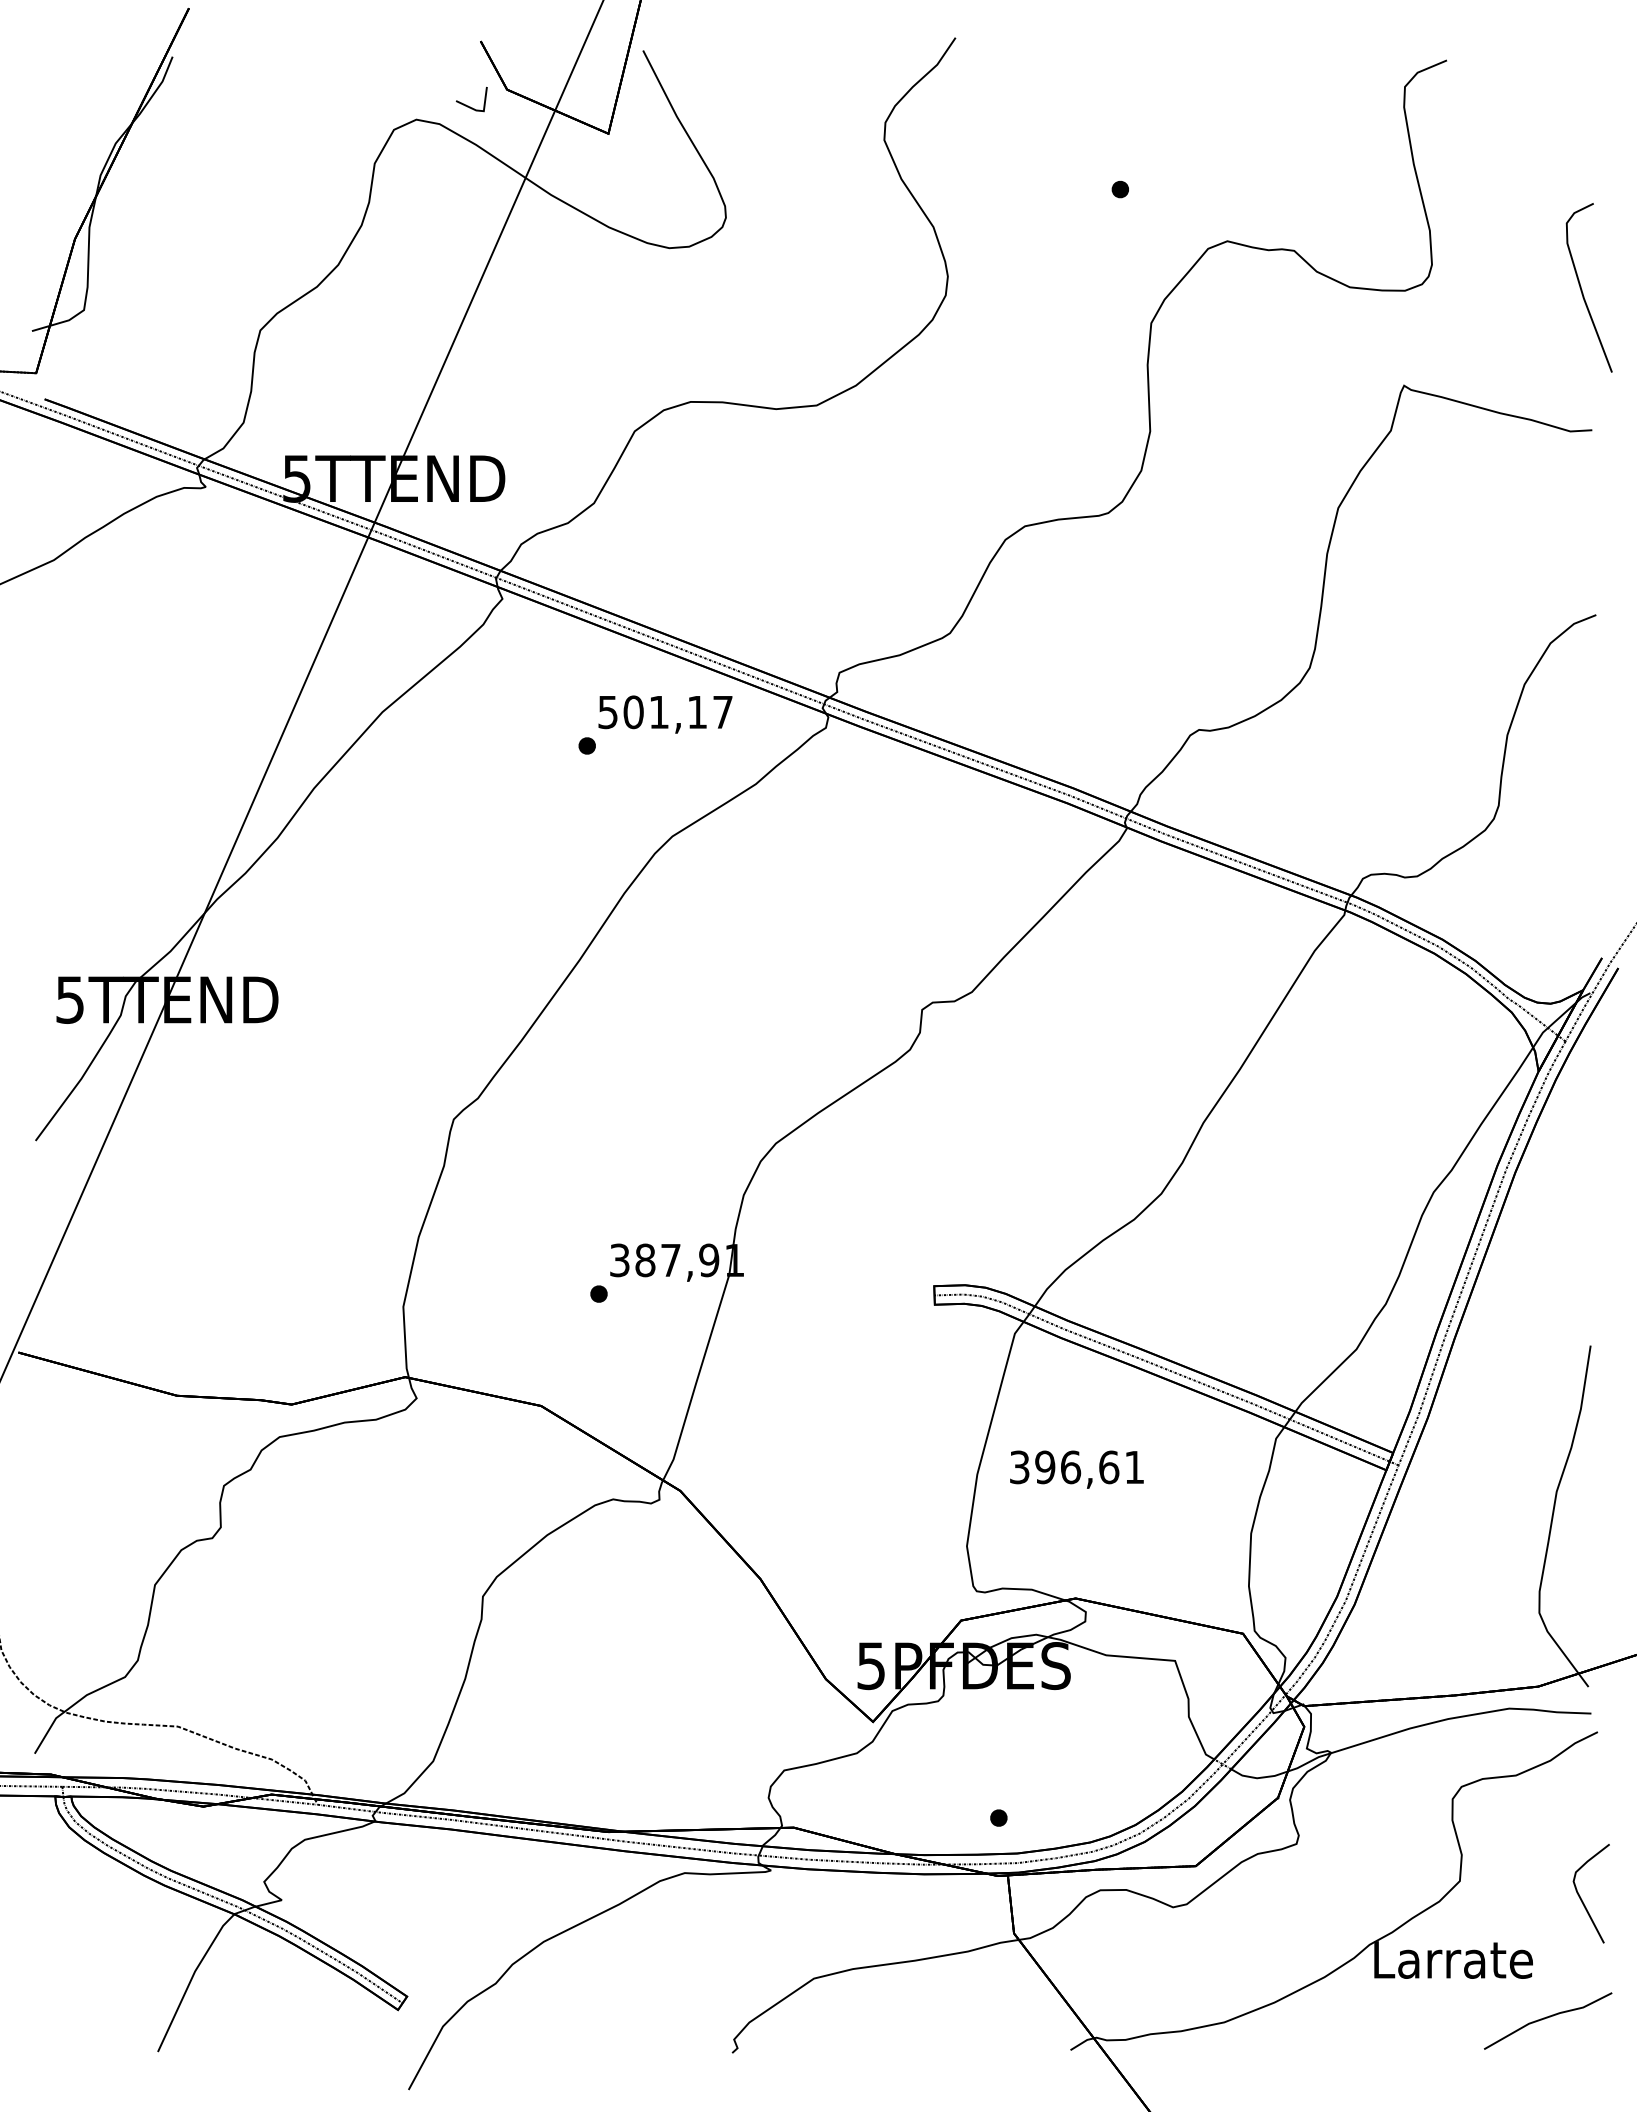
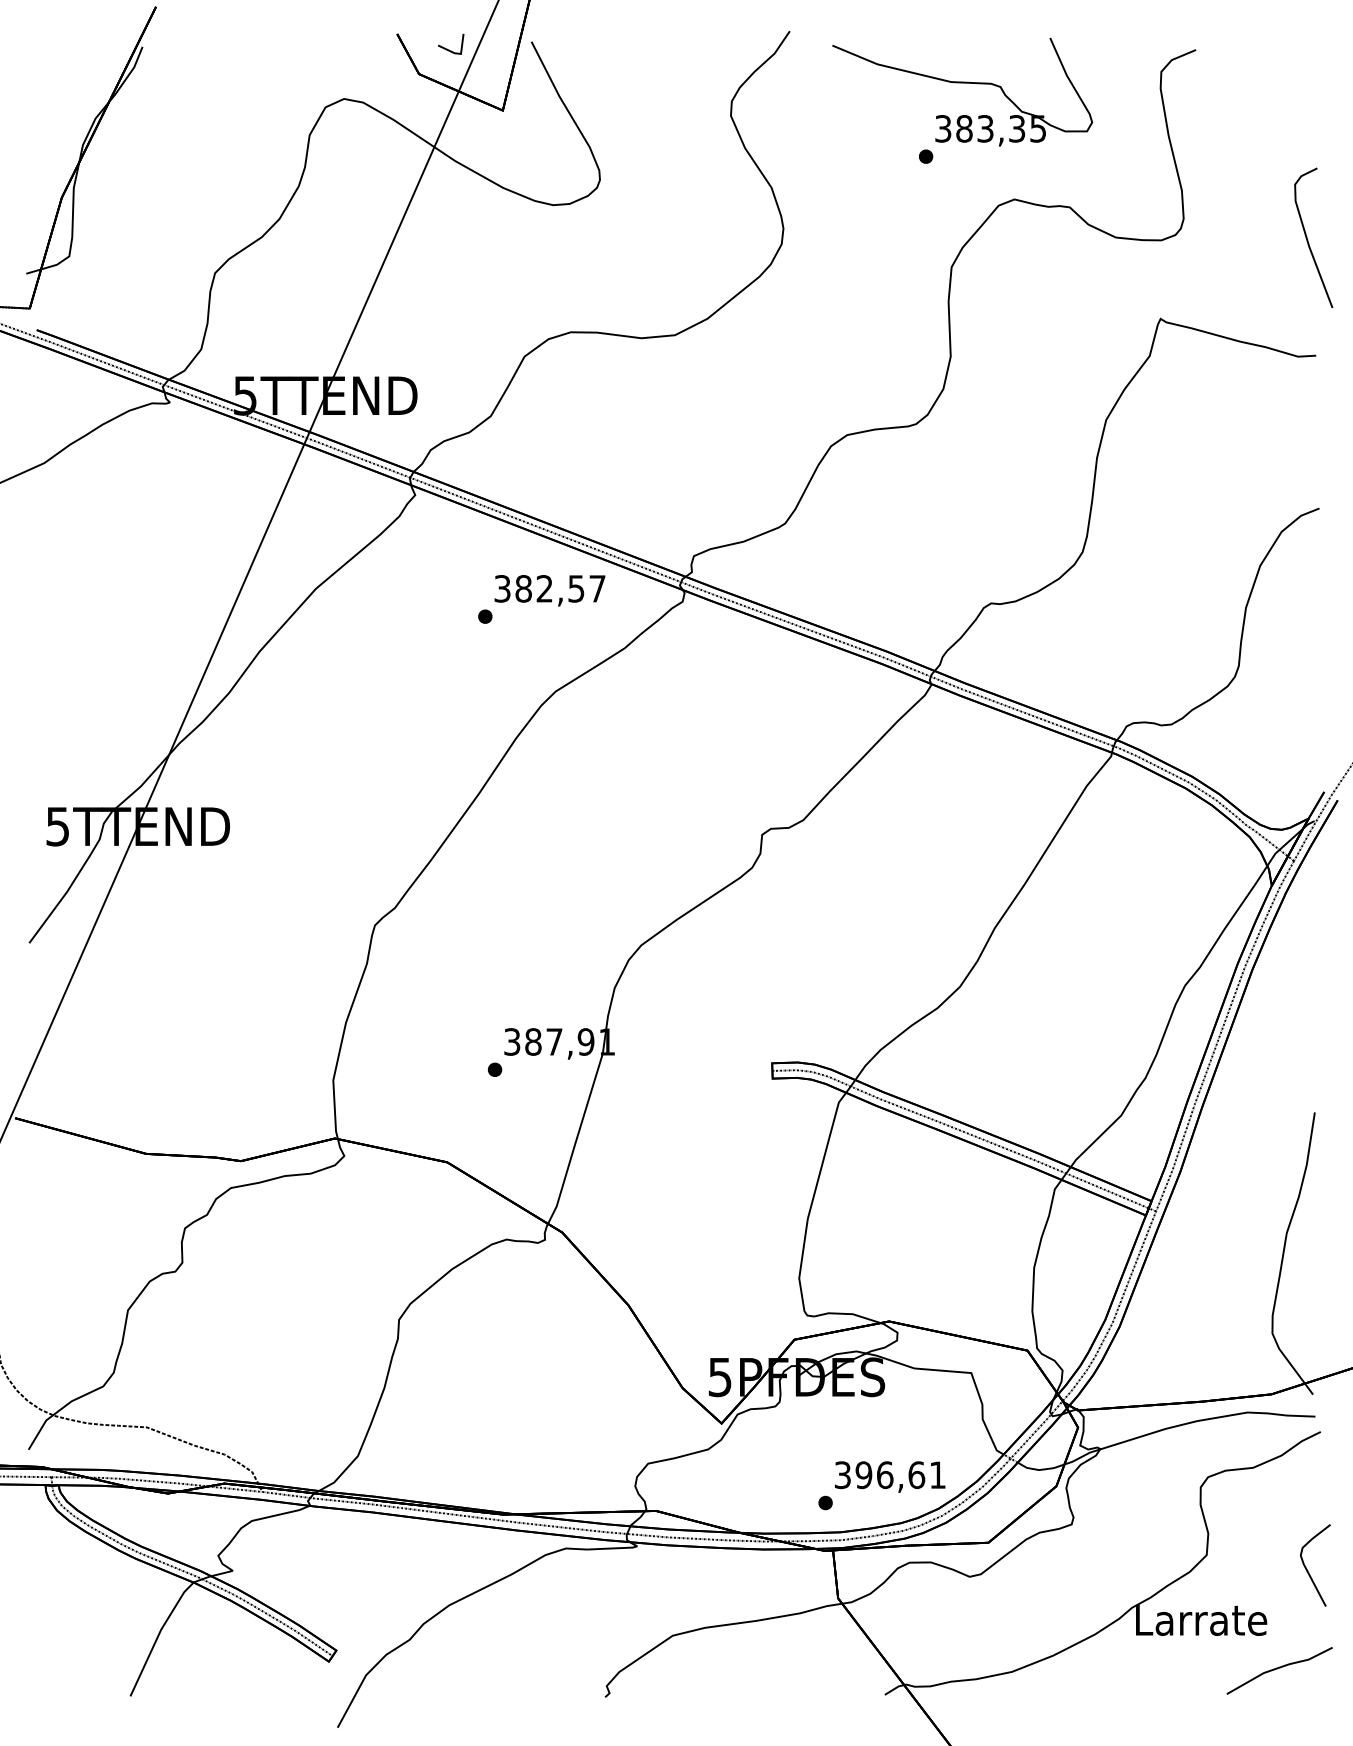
part: (1164, 100) -> (962, 83), added
line: (468, 105) -> (448, 49), moved
text: (652, 712) -> (539, 589), 501,17 -> 382,57
text: (1076, 1469) -> (889, 1476), moved

